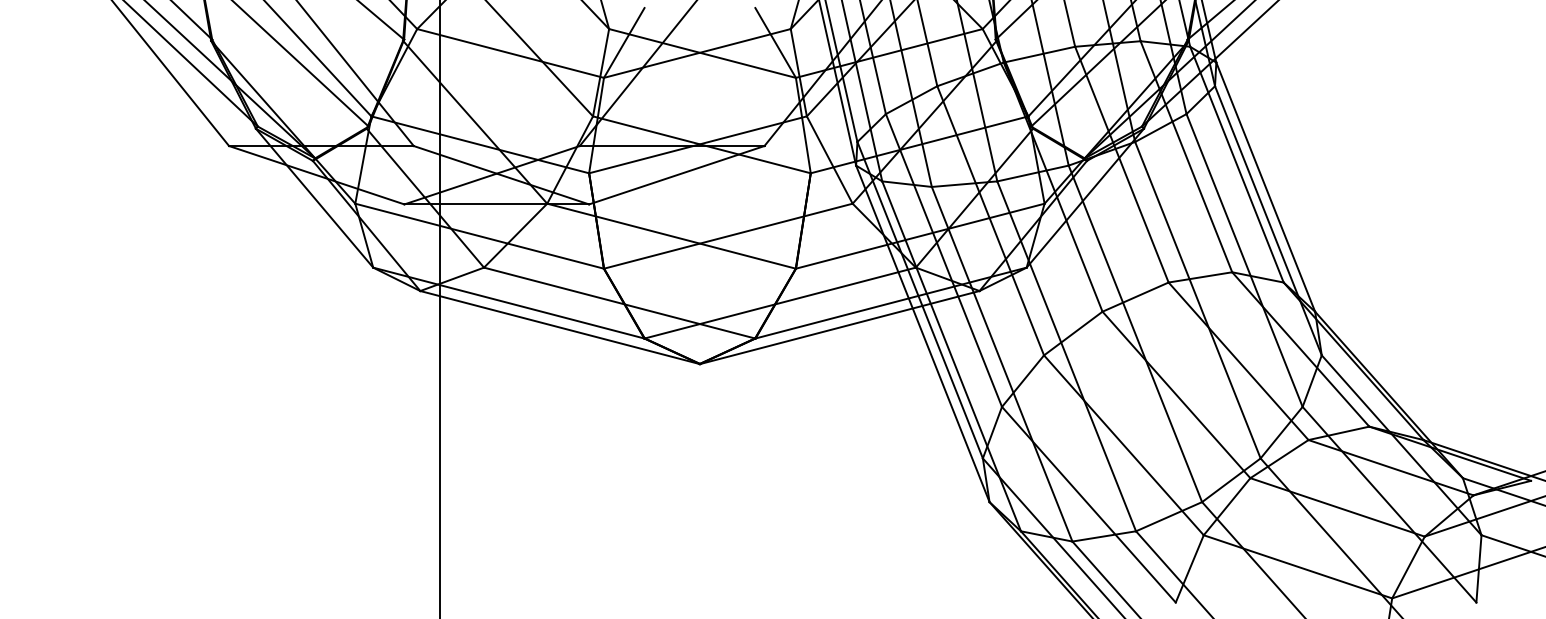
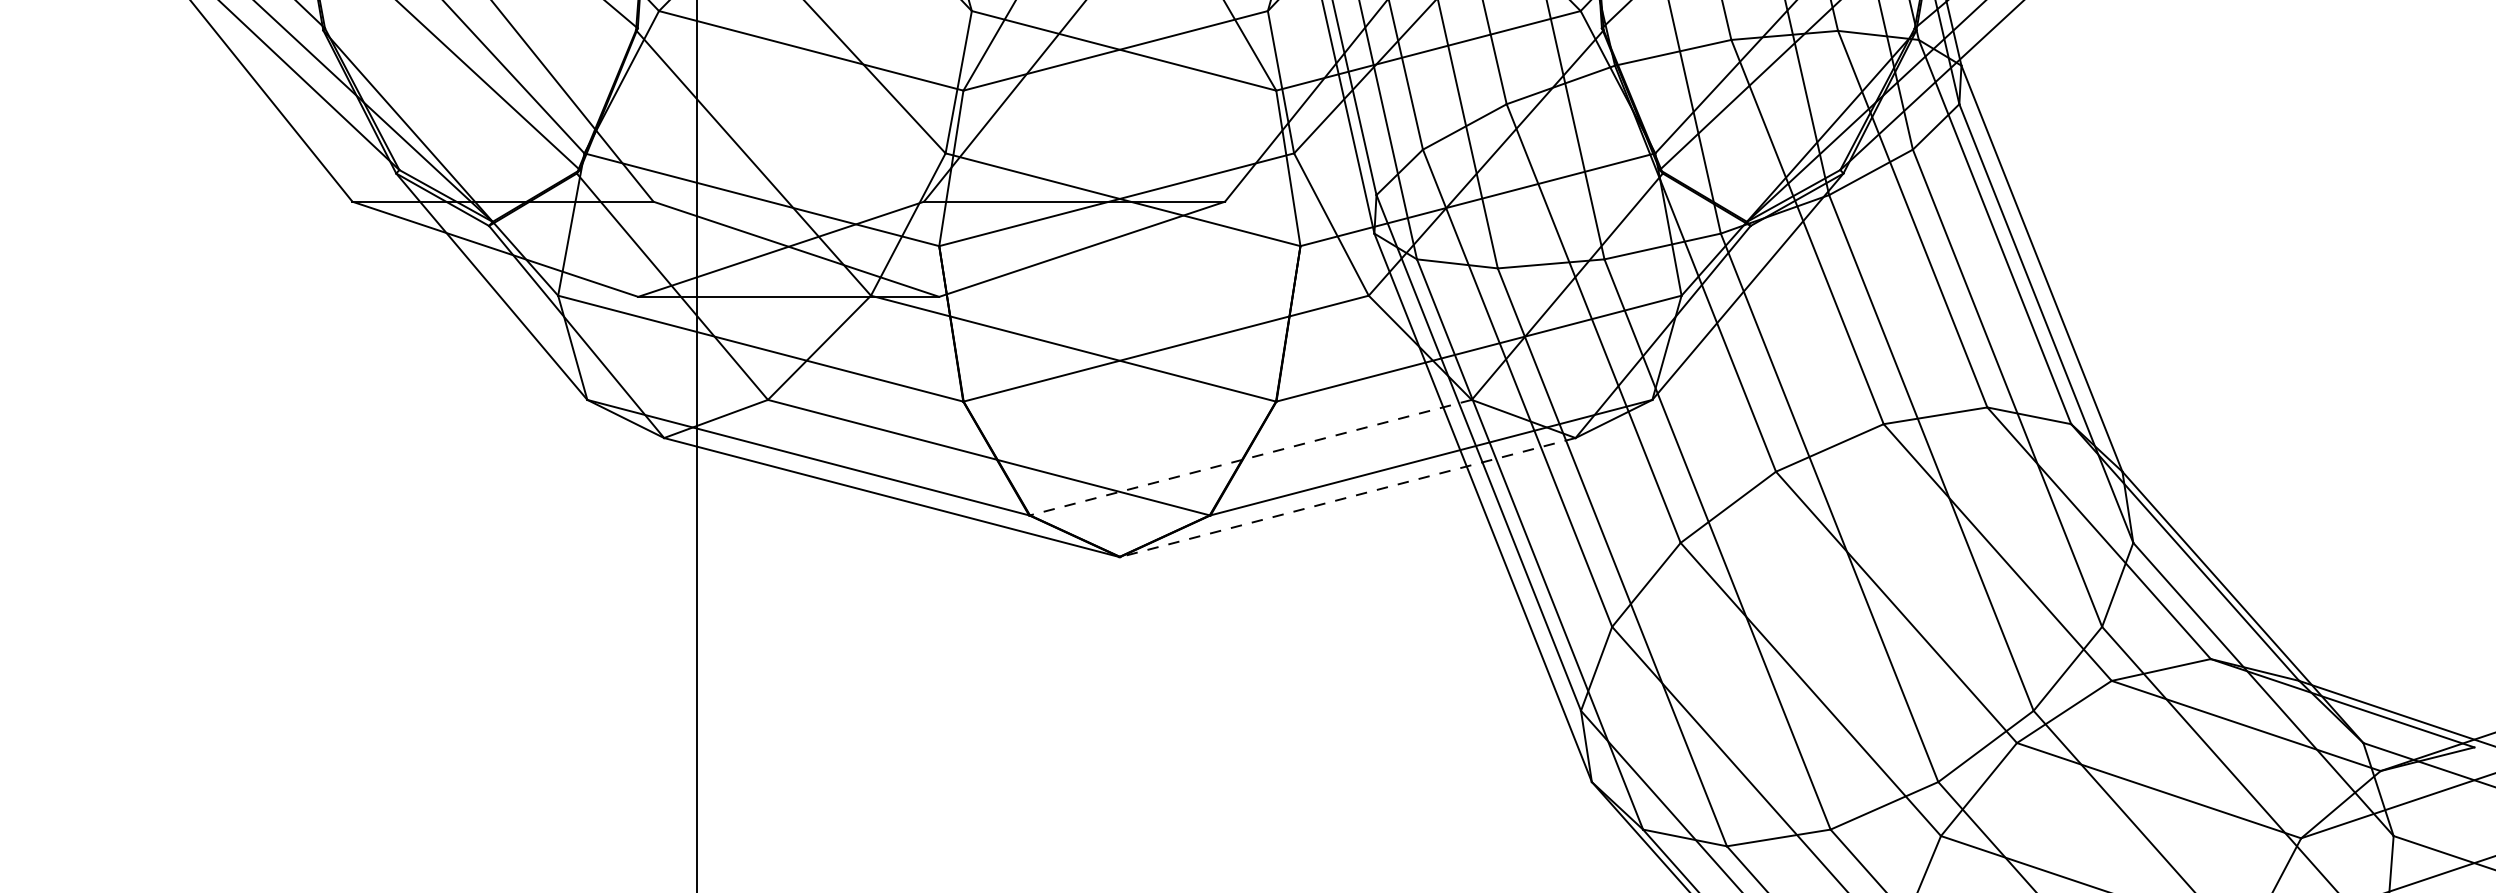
line: (779, 303) -> (1249, 458), solid -> dashed
line: (839, 327) -> (1347, 497), solid -> dashed

